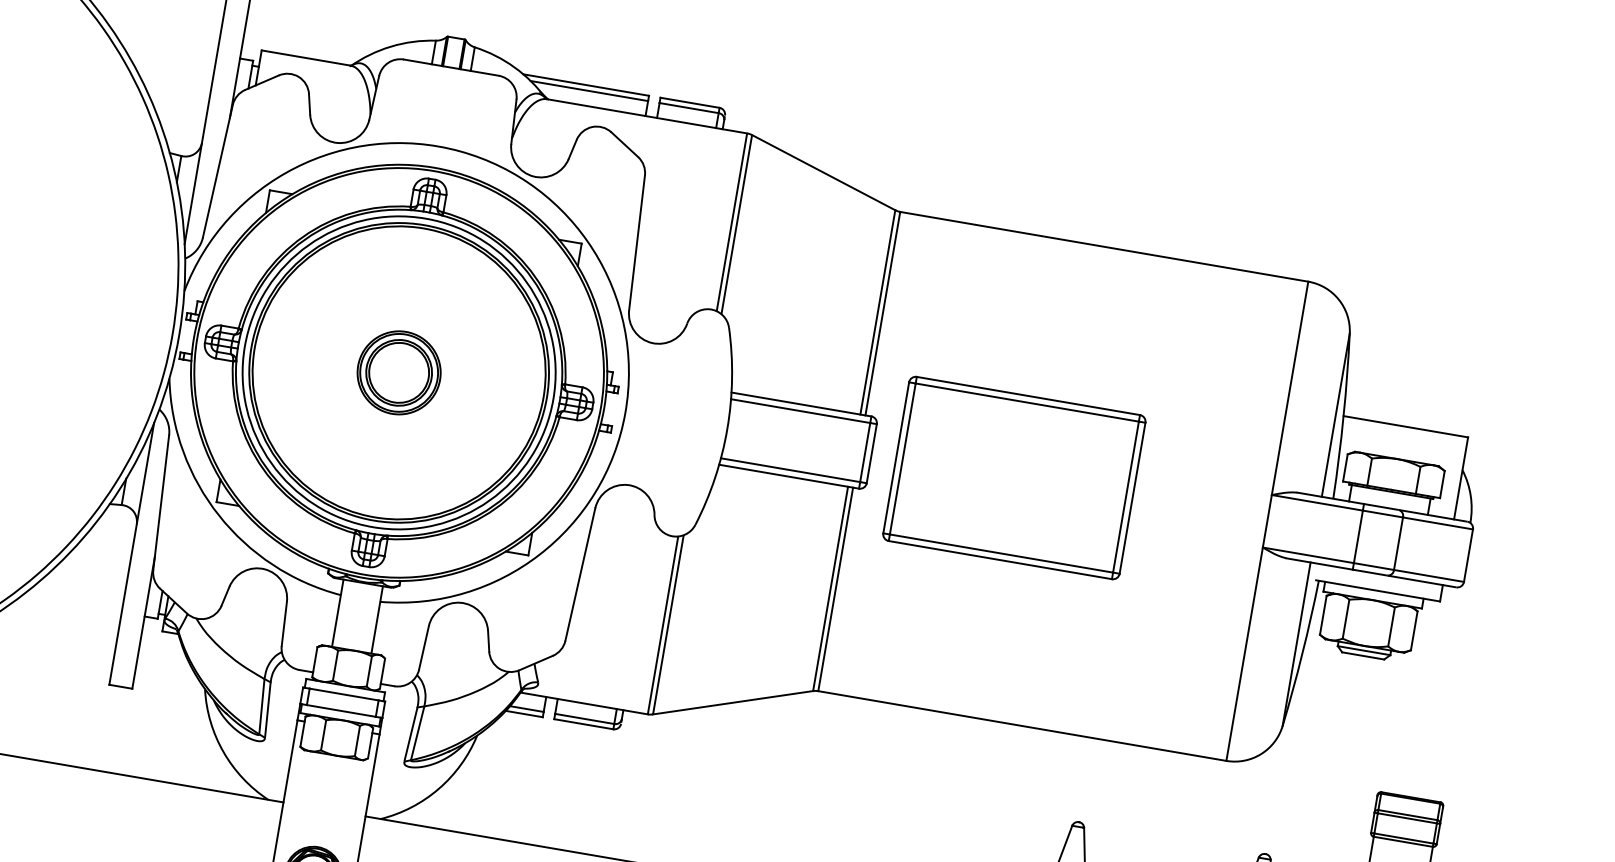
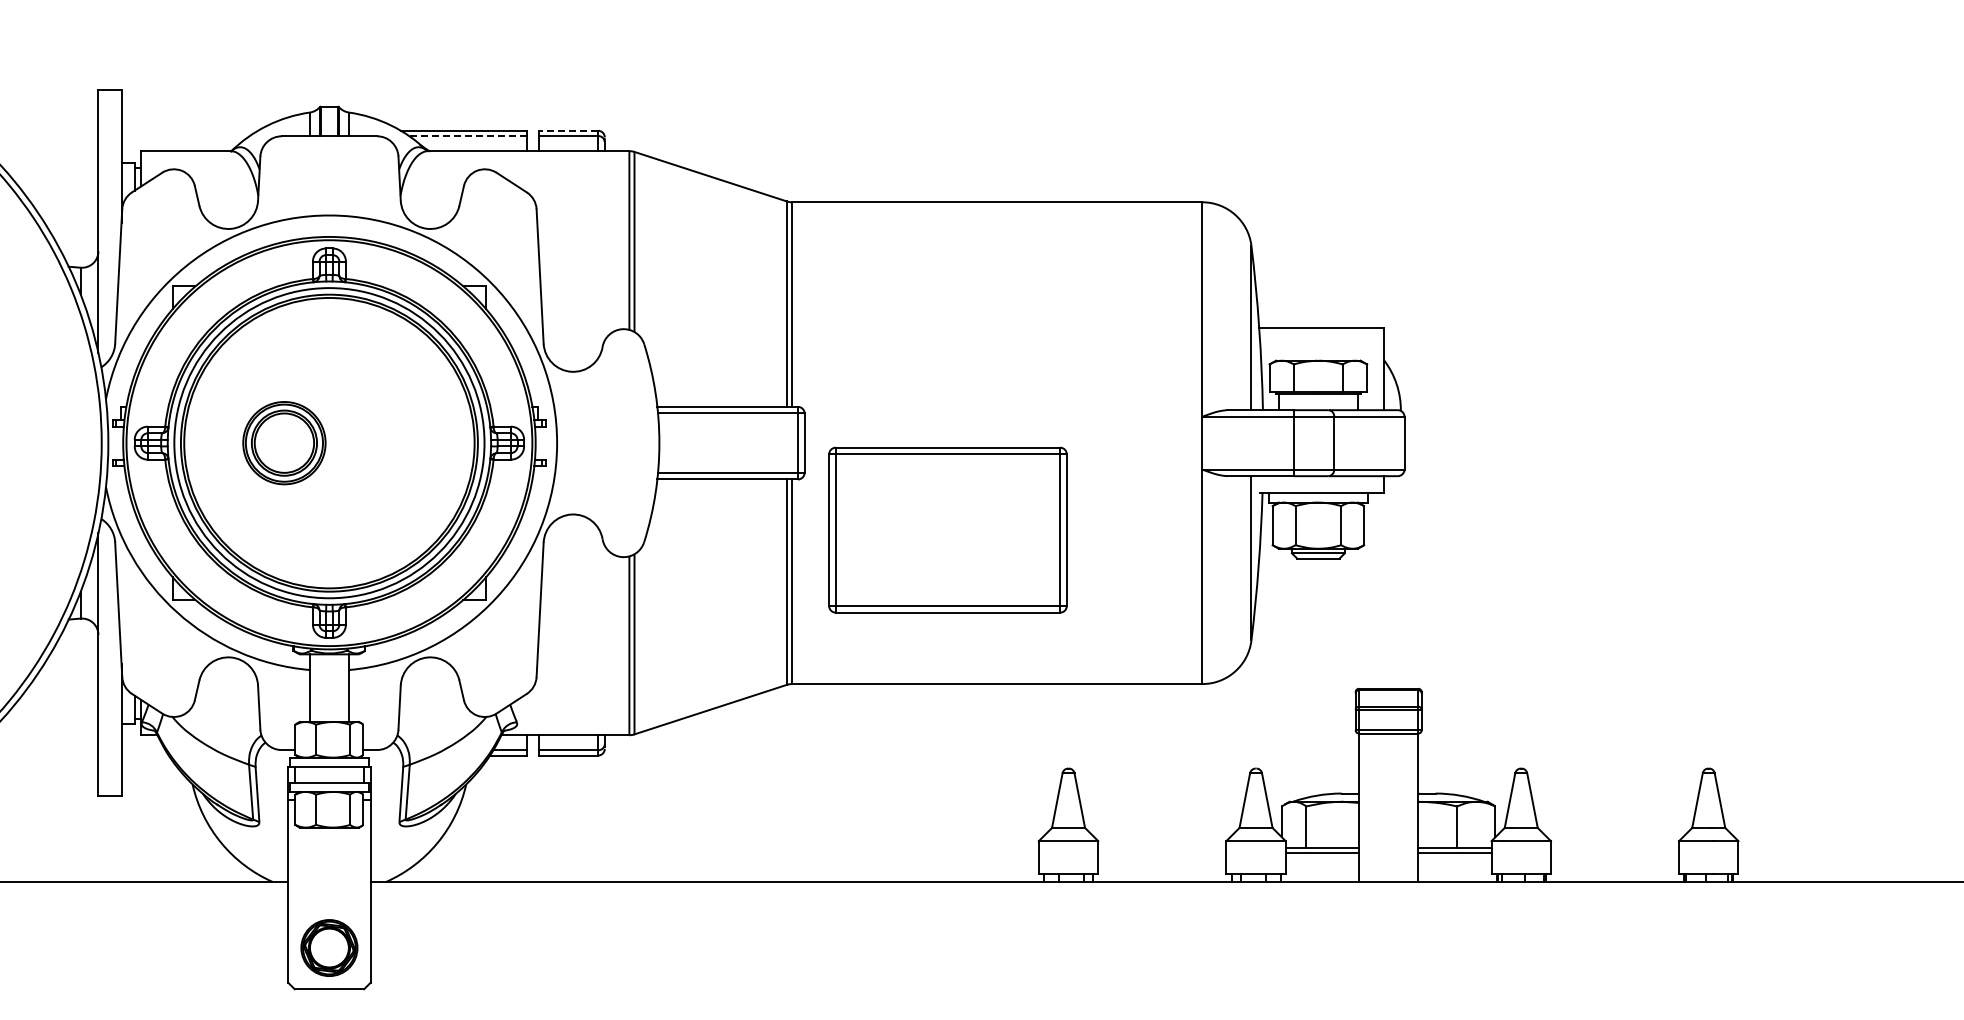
line: (588, 91) -> (467, 136), solid -> dashed
line: (690, 102) -> (568, 130), solid -> dashed
part: (399, 373) -> (284, 443), moved
part: (1014, 477) -> (947, 529), moved

